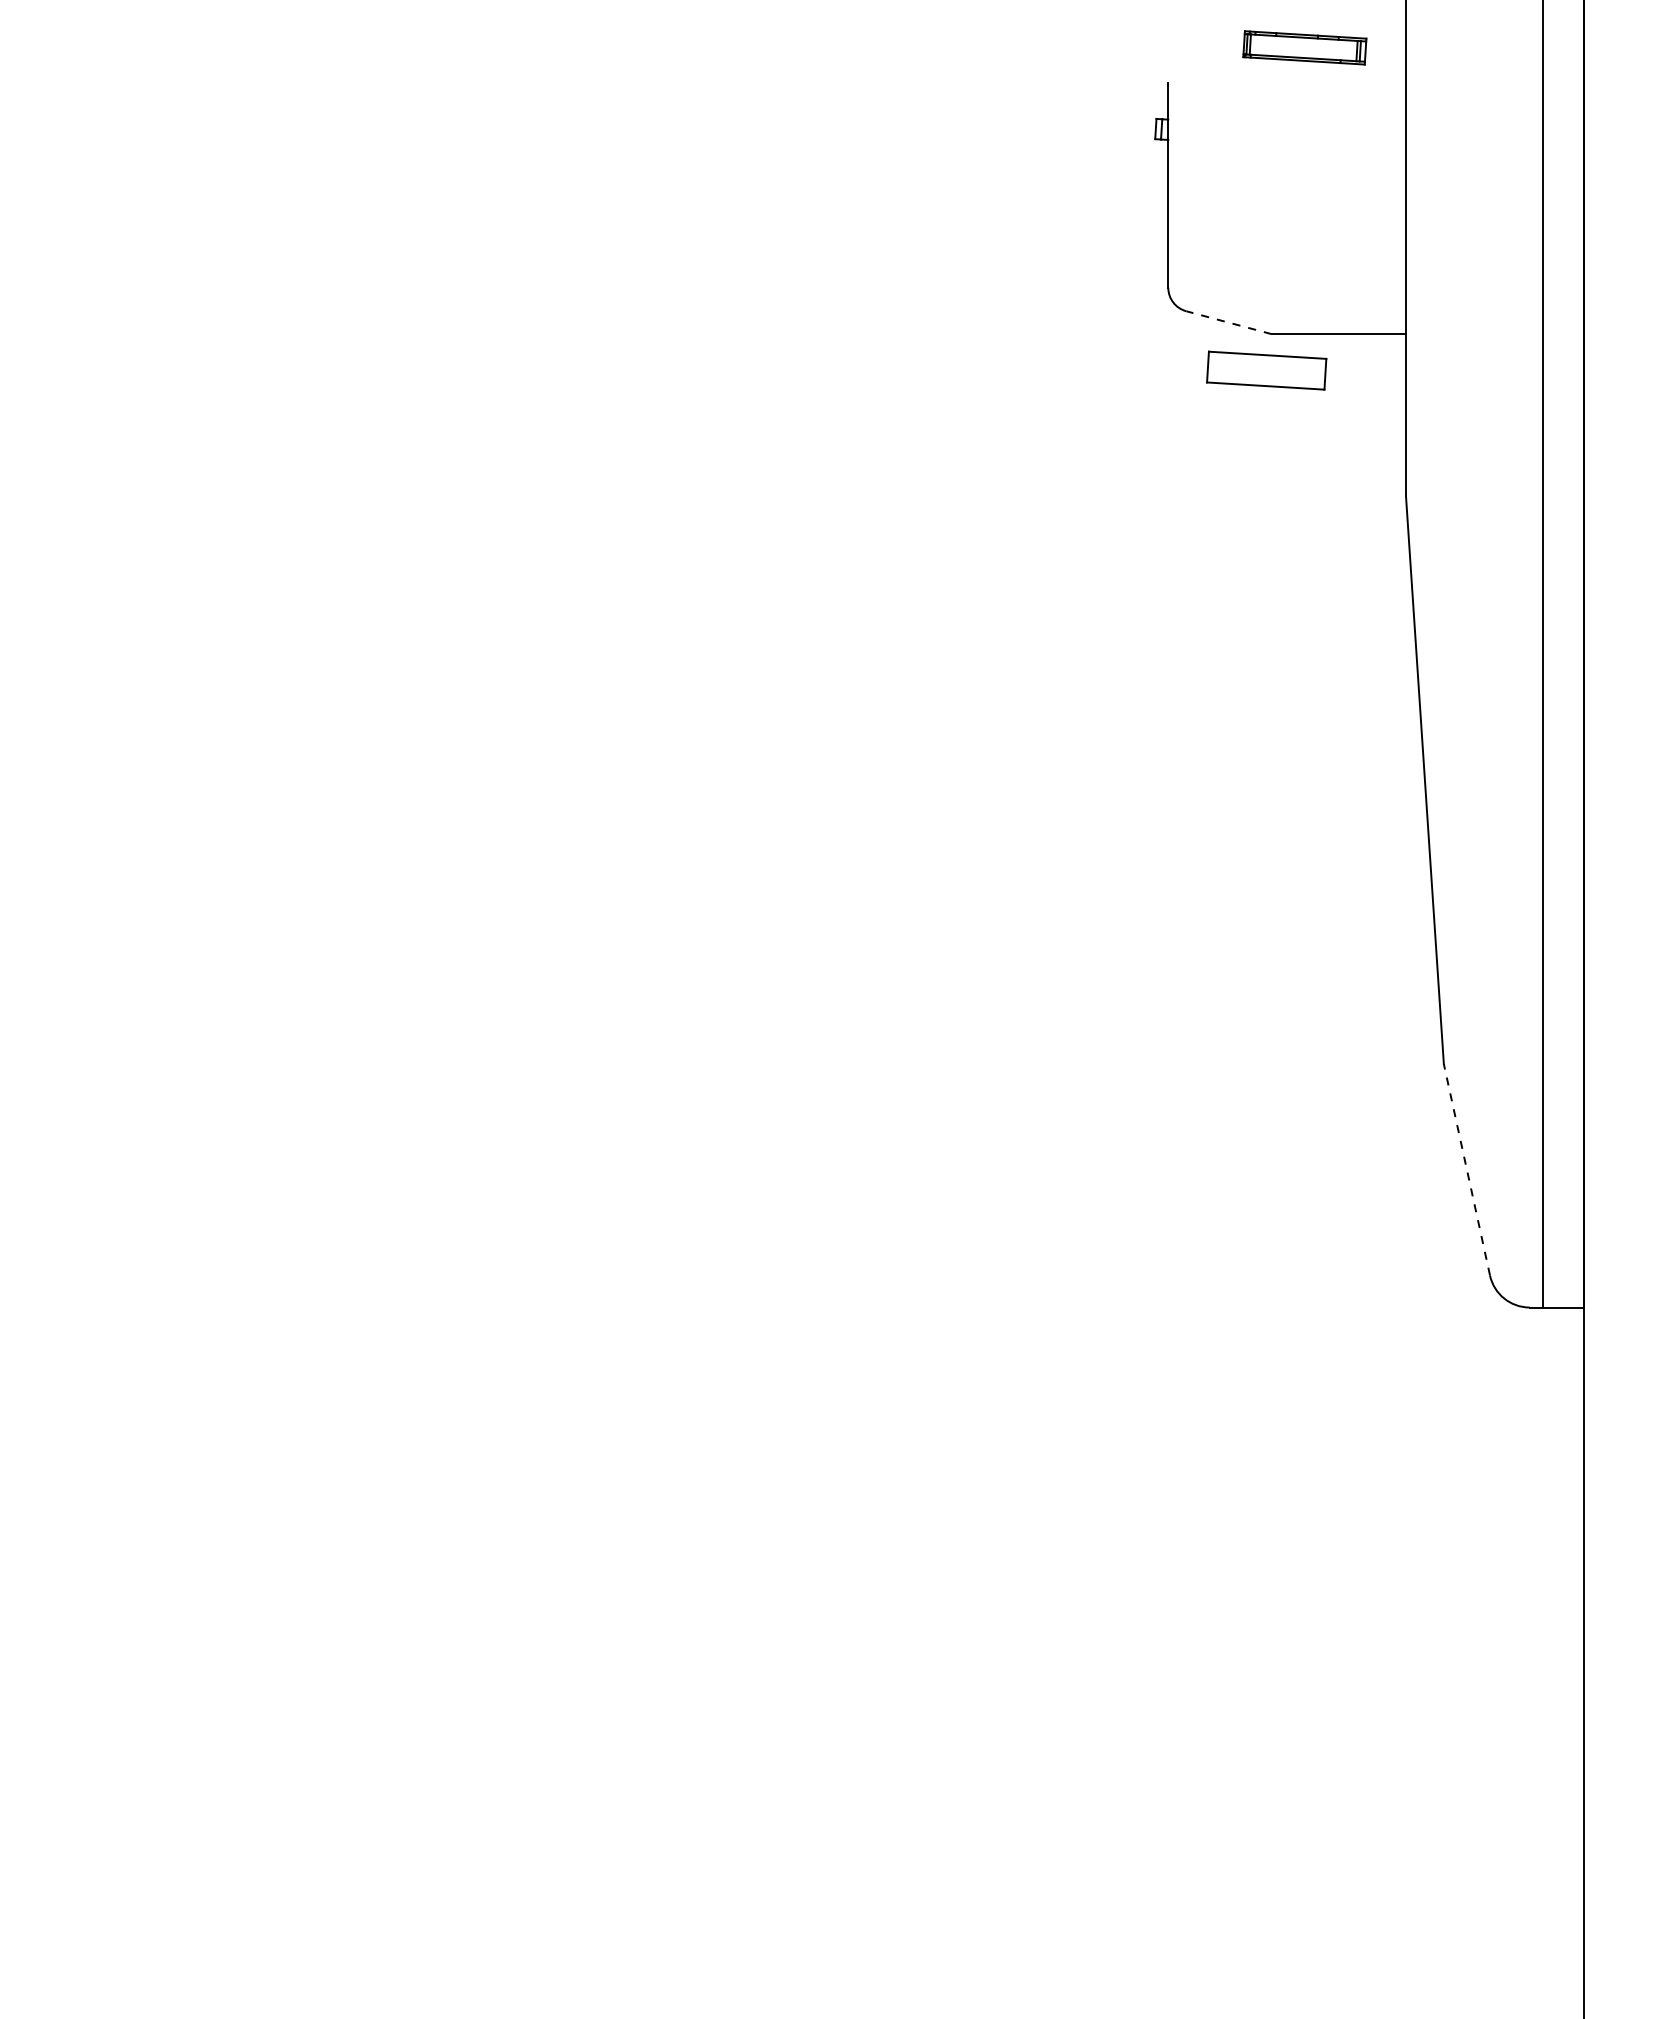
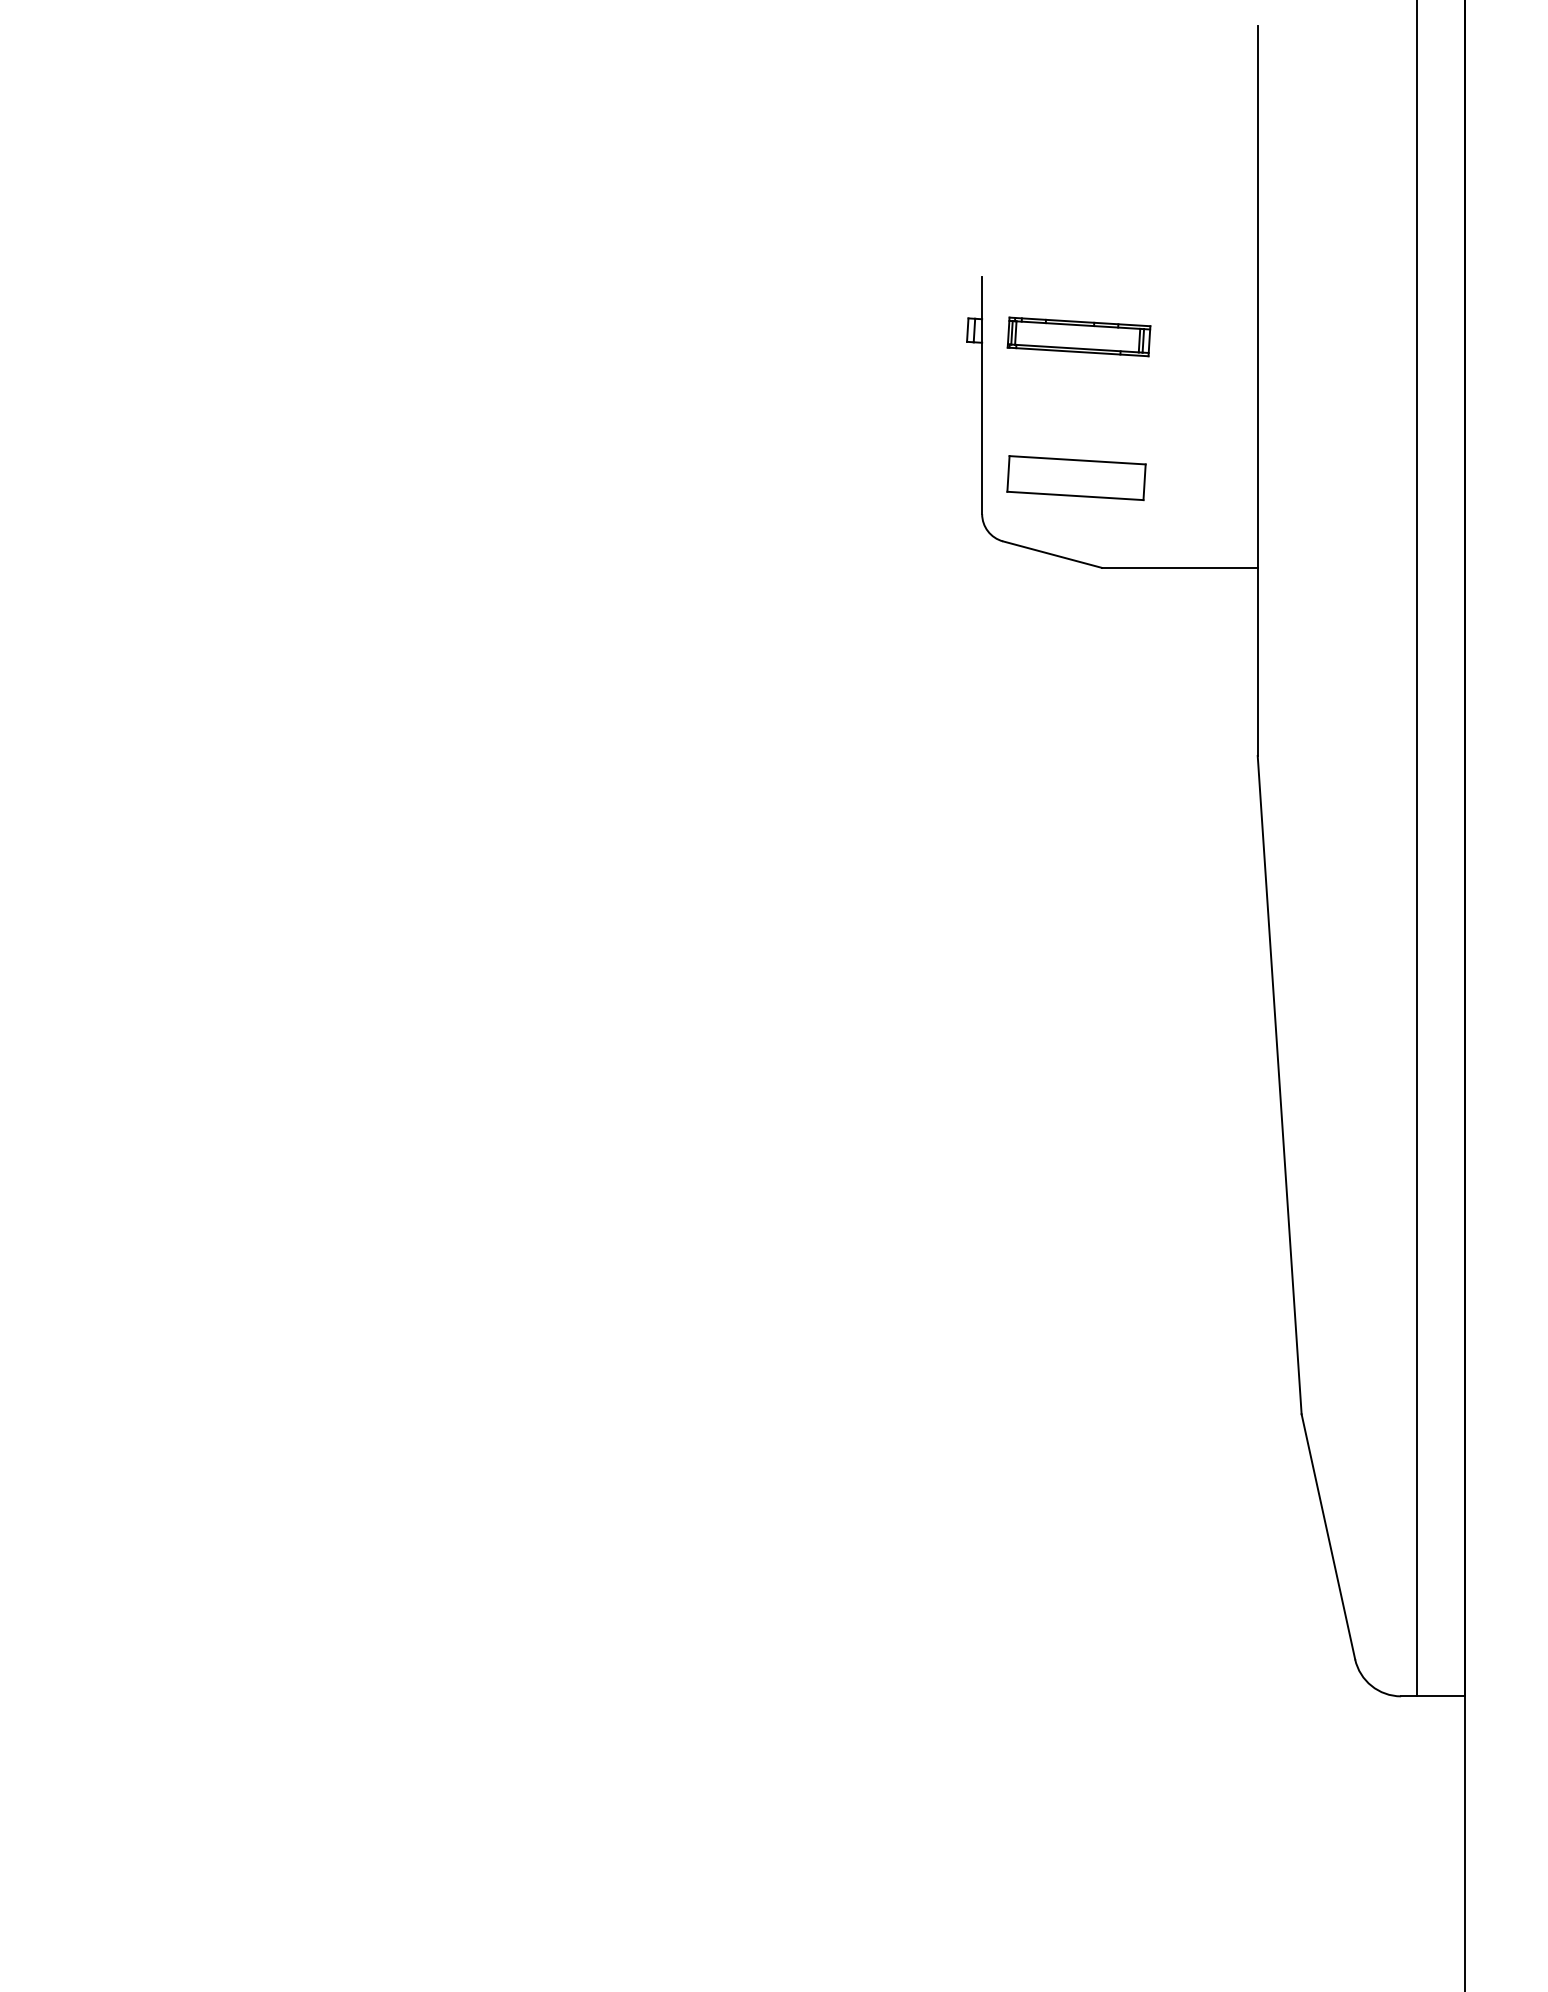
part: (1304, 47) -> (1078, 336), moved
line: (1228, 322) -> (1051, 554), dashed -> solid
part: (1266, 370) -> (1076, 477), moved
line: (1466, 1169) -> (1327, 1536), dashed -> solid

